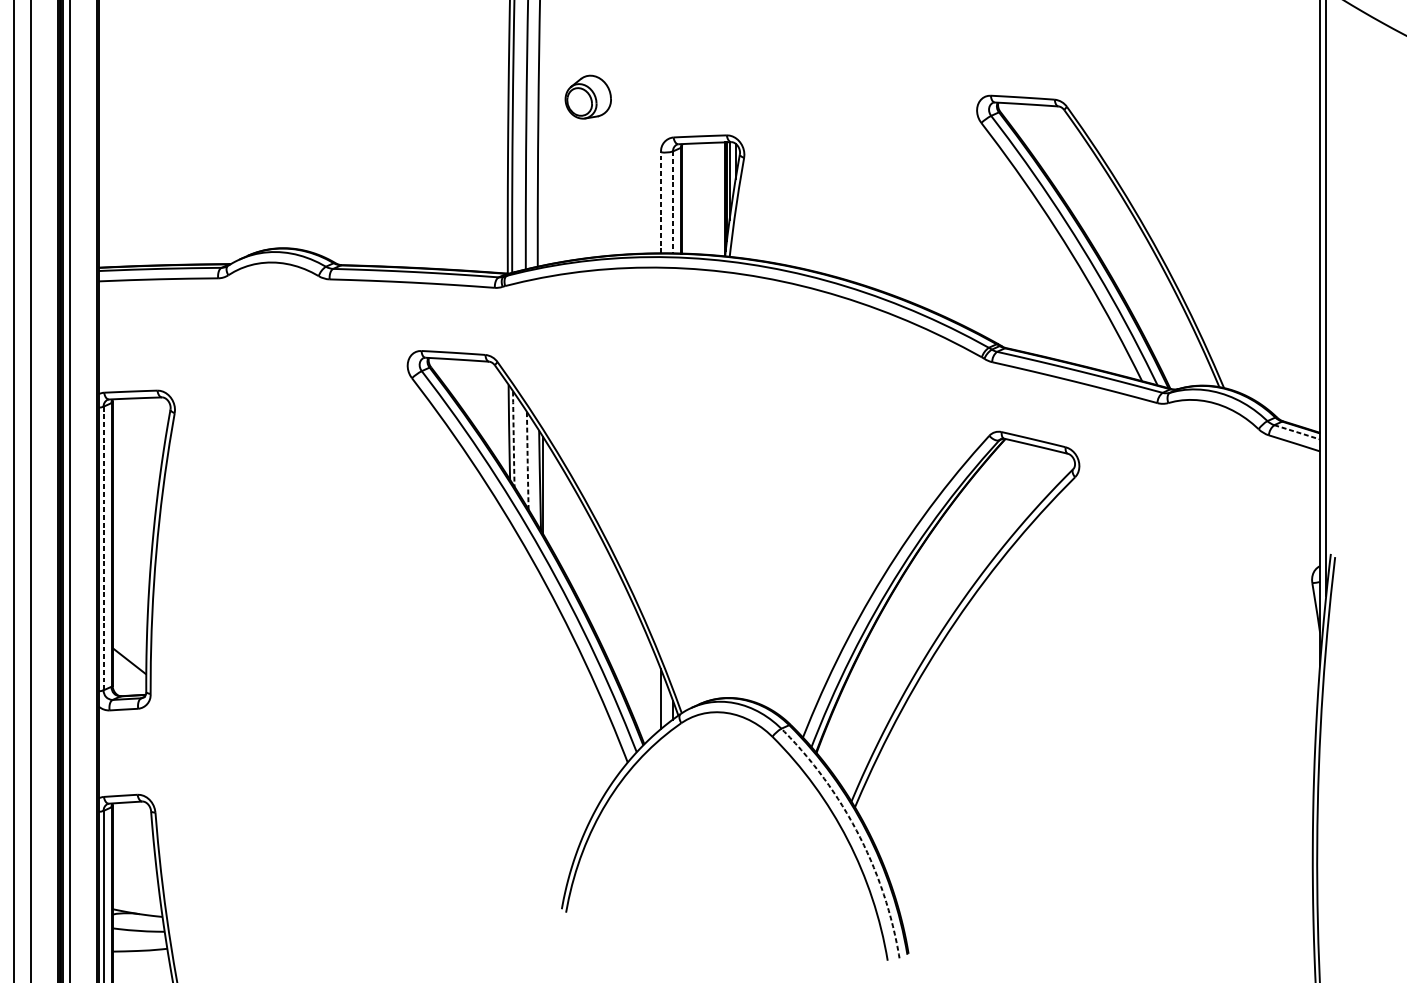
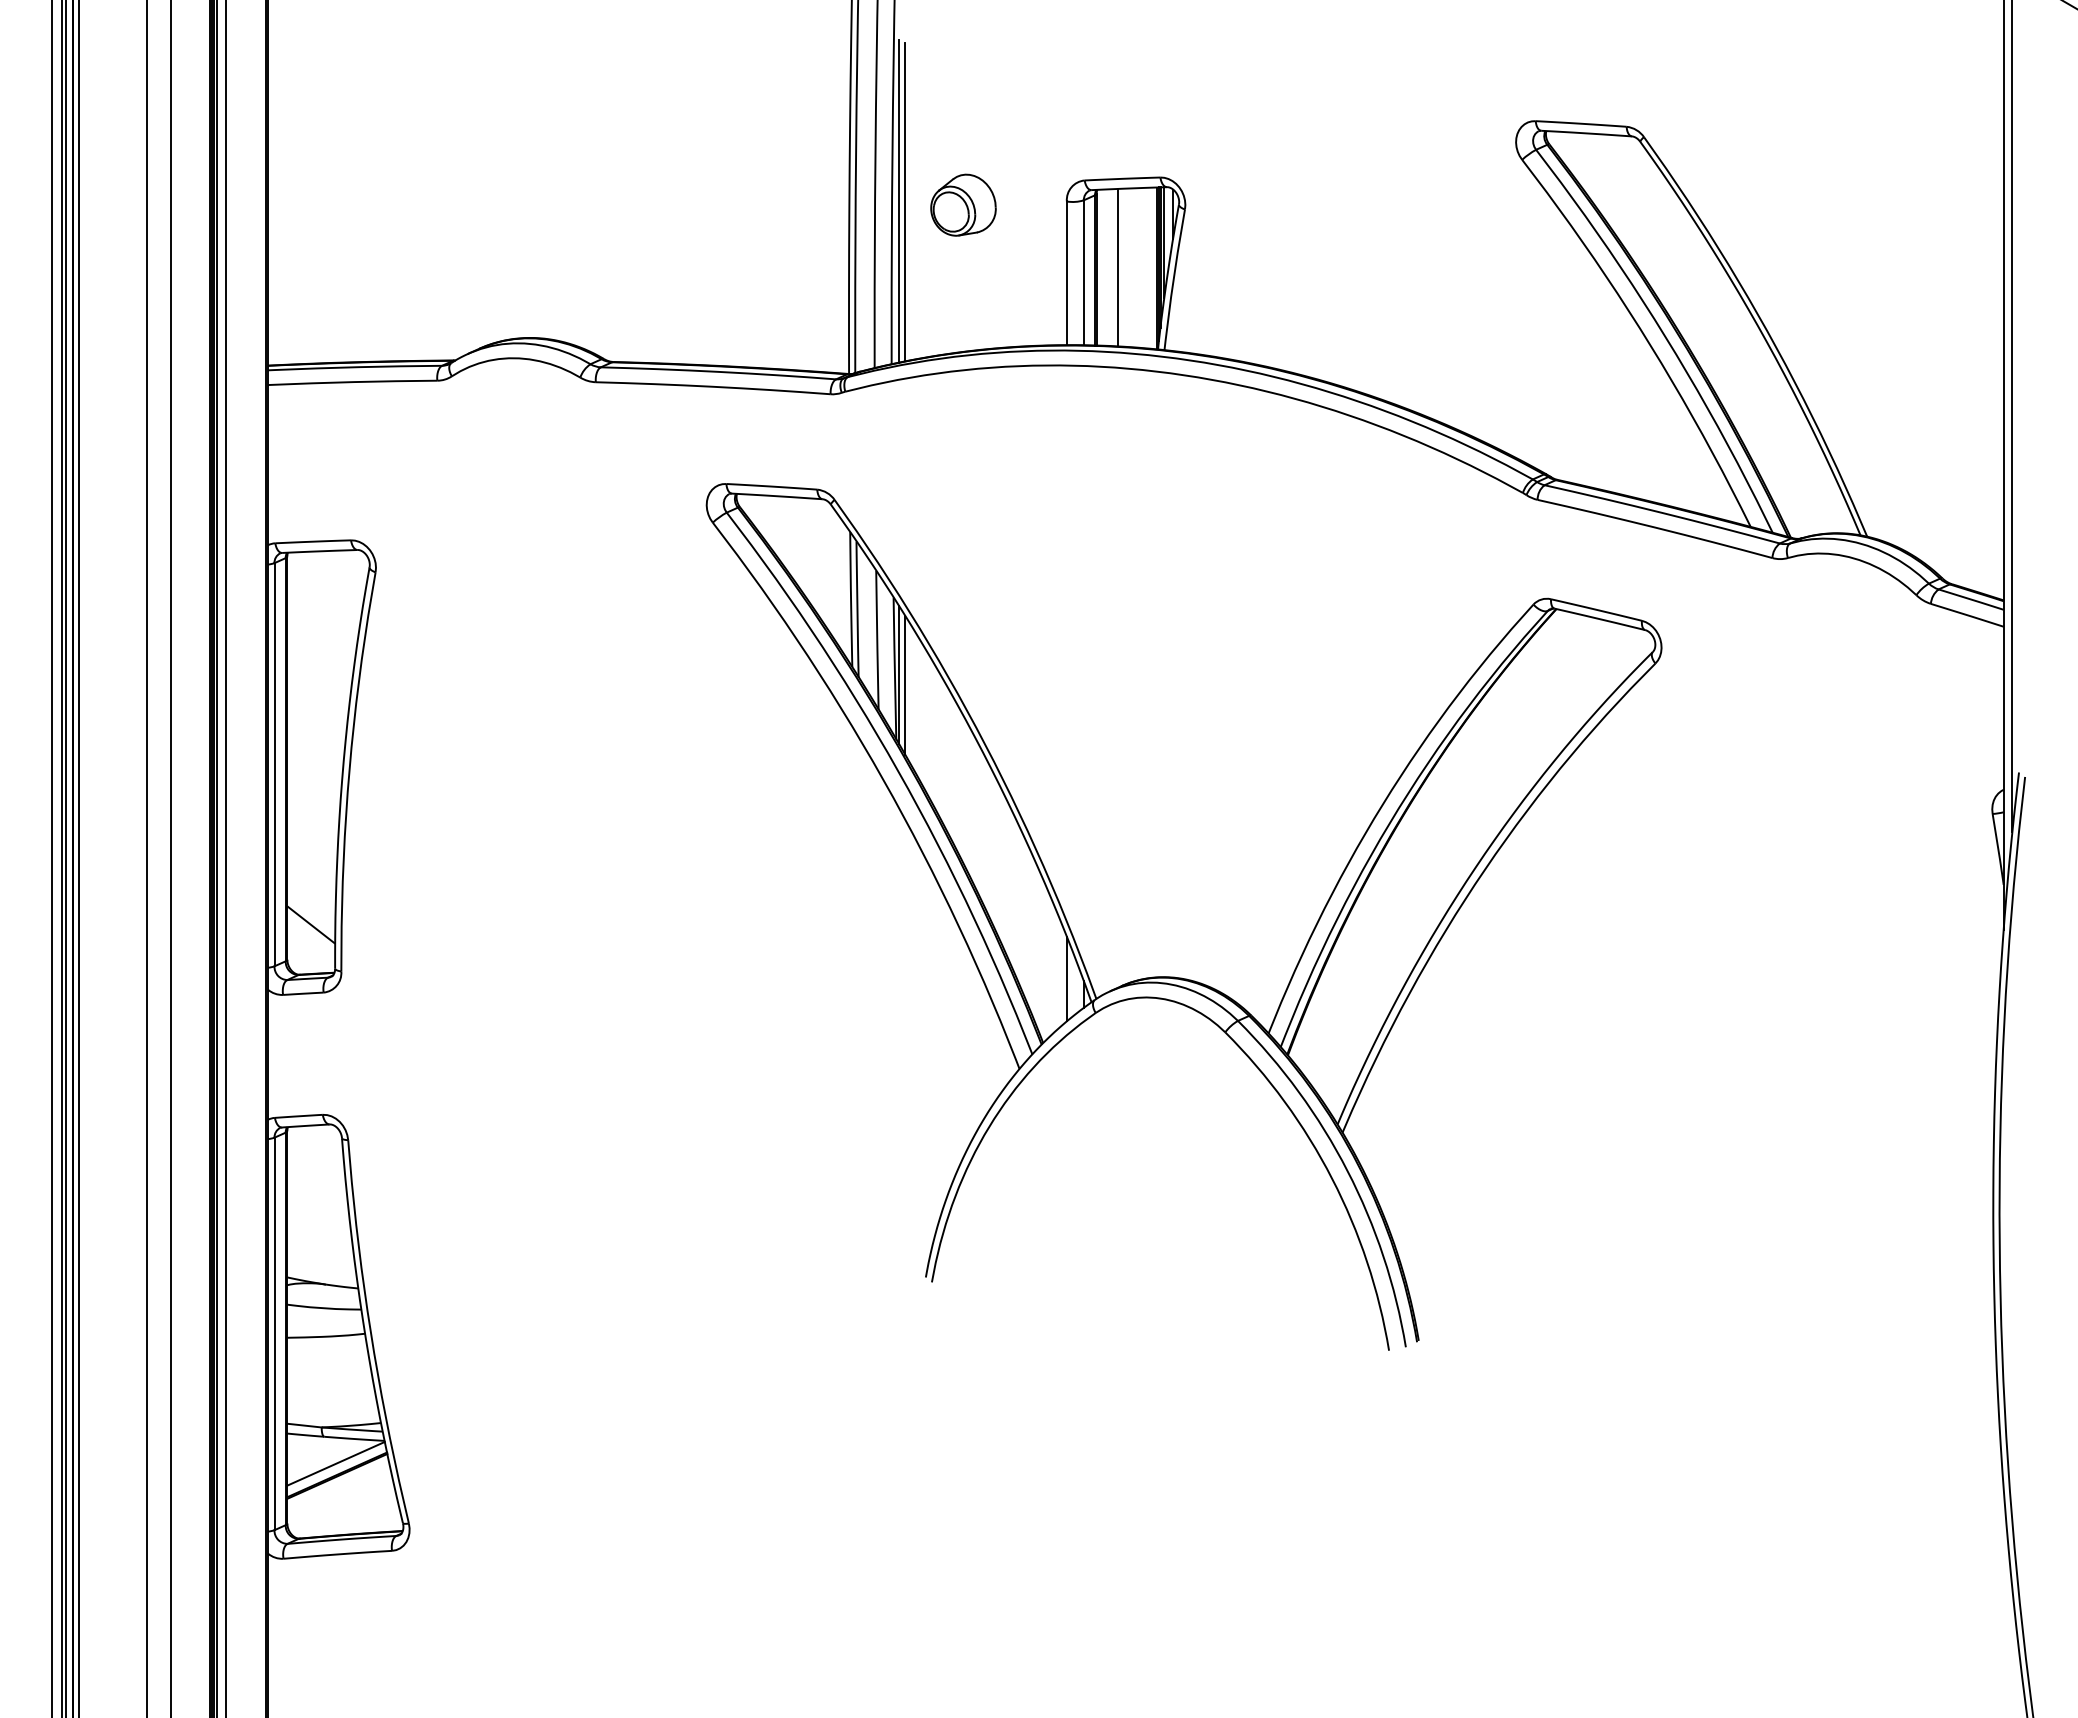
part: (588, 96) -> (963, 204), moved
line: (543, 151) -> (899, 200), added
line: (547, 152) -> (905, 201), added
line: (696, 198) -> (1117, 267), added
line: (660, 202) -> (1066, 273), dashed -> solid
line: (672, 202) -> (1083, 272), dashed -> solid
line: (1297, 432) -> (1971, 599), dashed -> solid
line: (513, 439) -> (857, 610), dashed -> solid
line: (527, 461) -> (877, 640), dashed -> solid
line: (547, 492) -> (905, 684), added
line: (103, 548) -> (274, 764), dashed -> solid
arc: (858, 833) -> (1347, 1170), dashed -> solid

